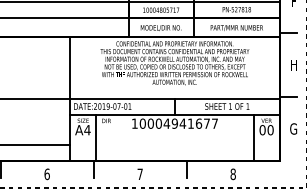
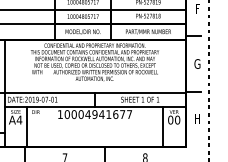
text: (293, 64) -> (197, 63), H -> G
text: (293, 128) -> (197, 118), G -> H

